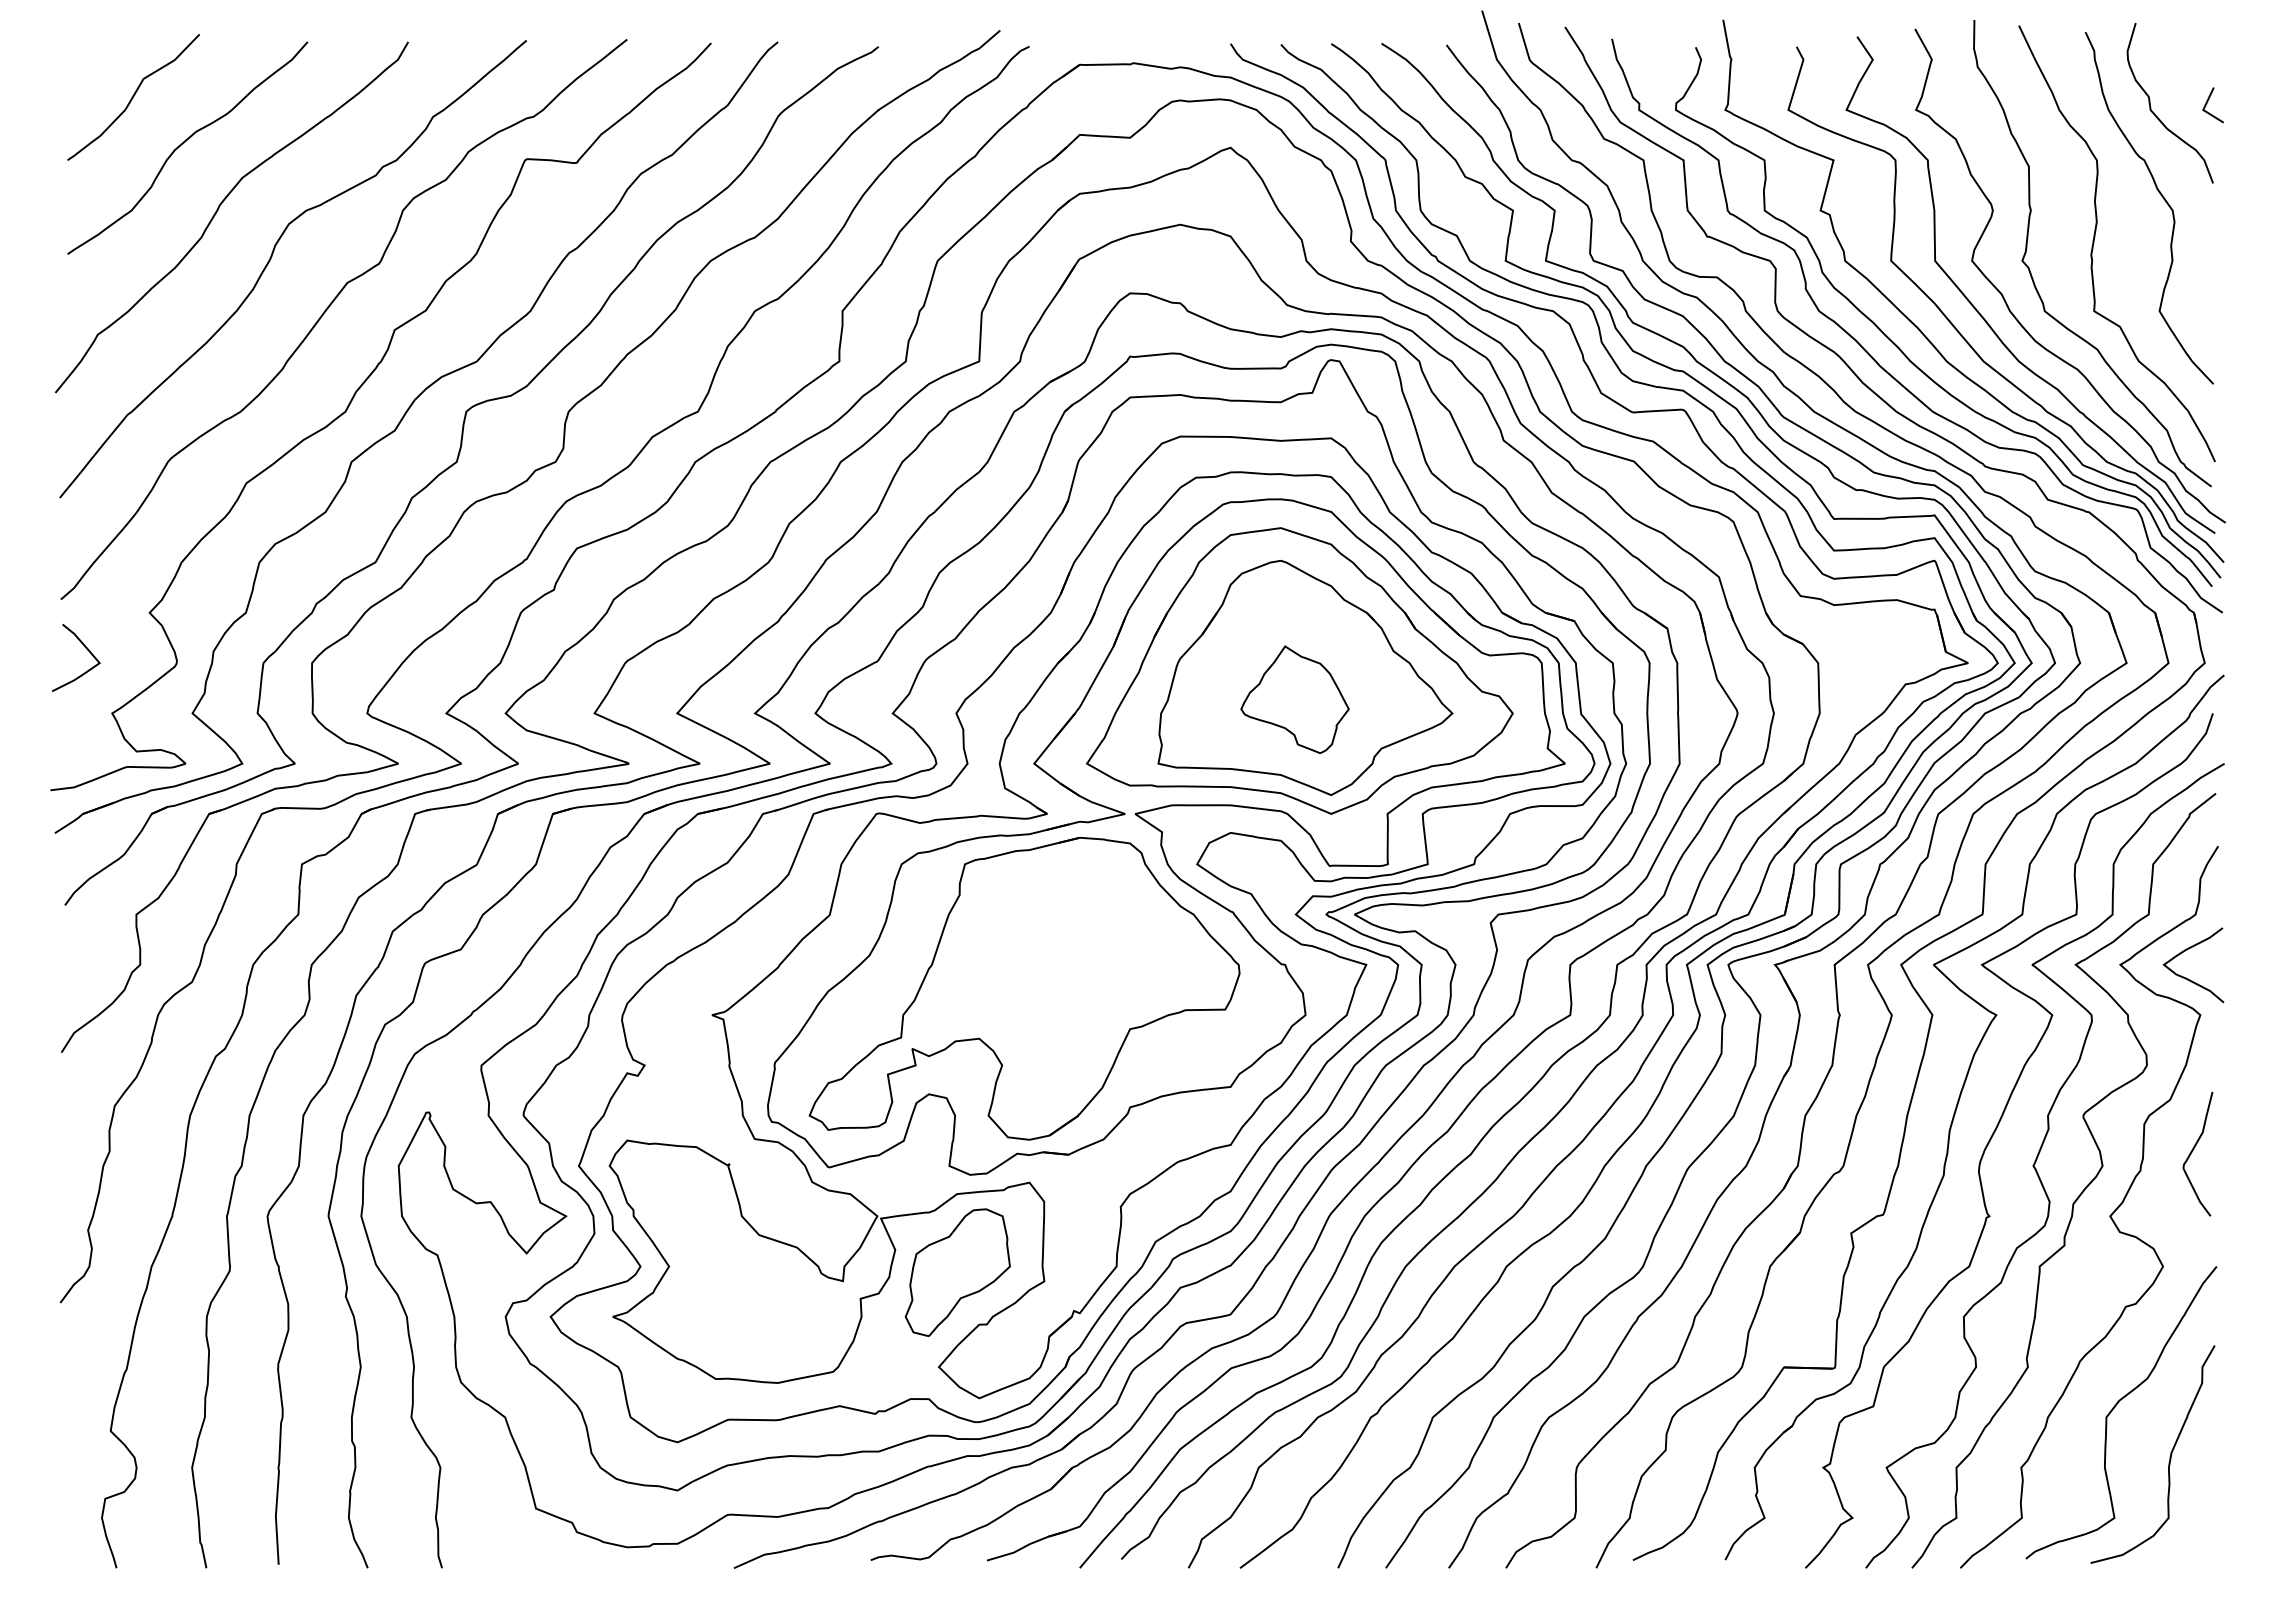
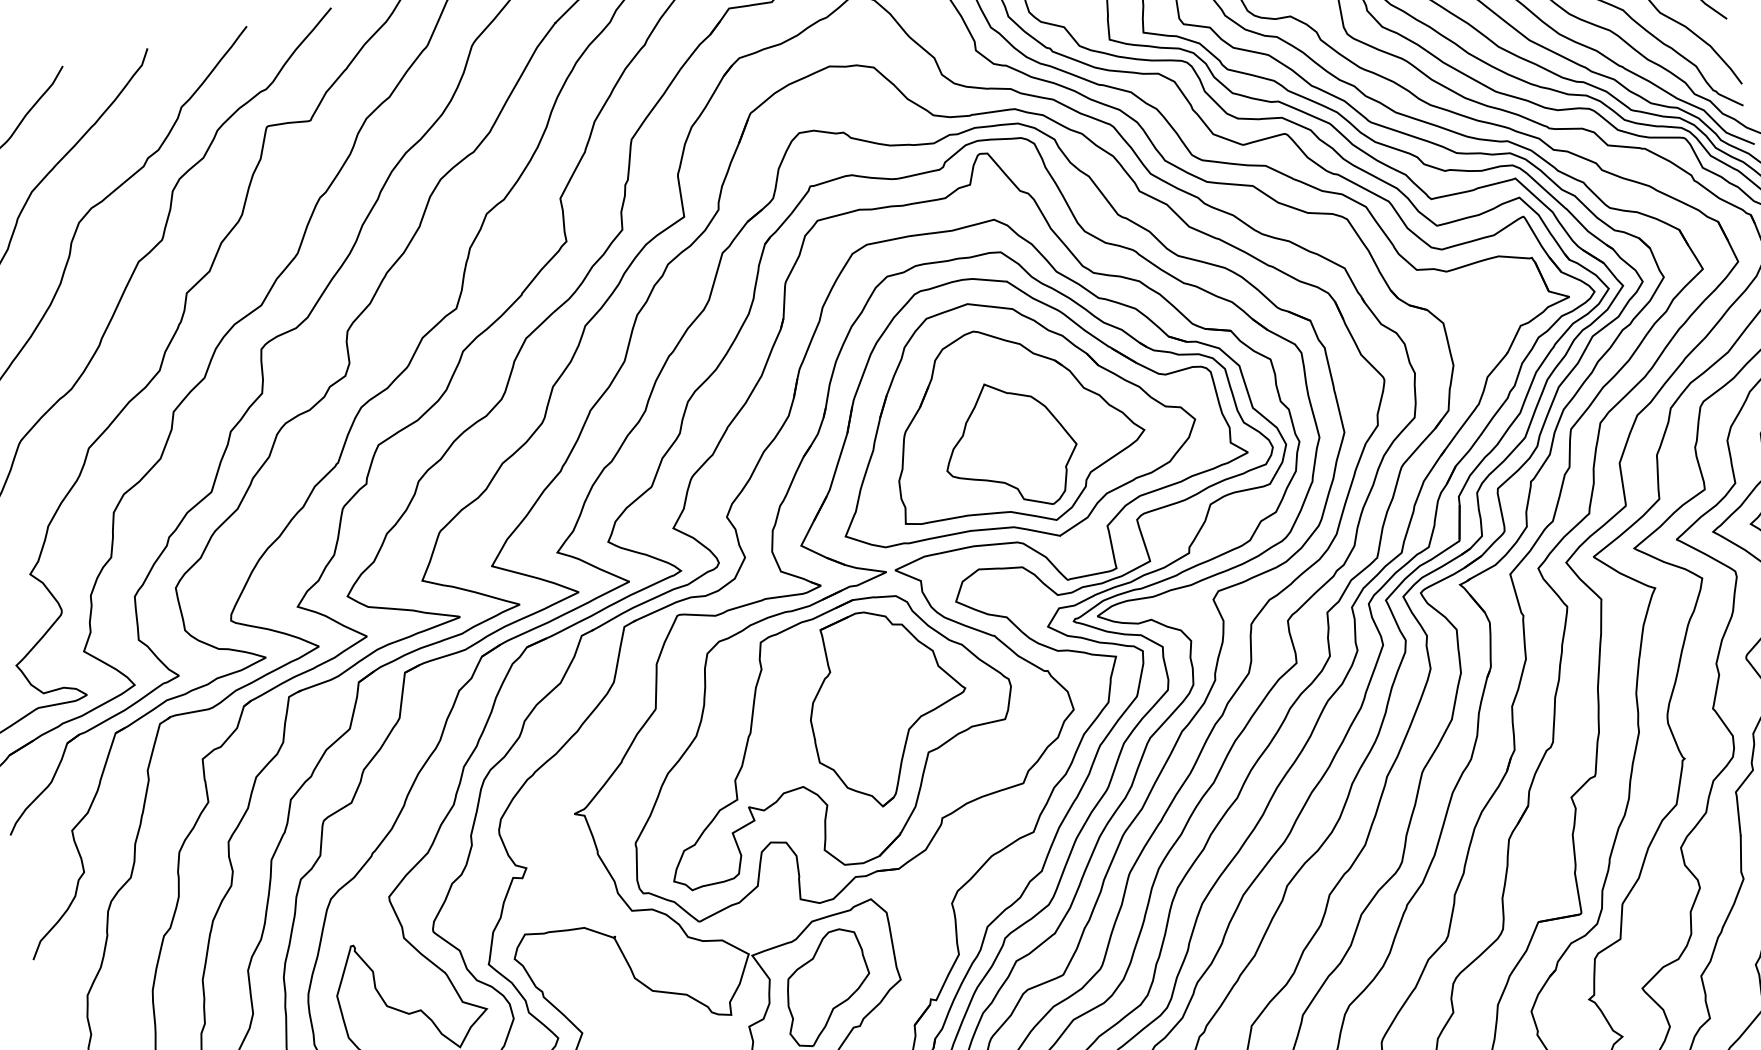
part: (1294, 699) -> (1009, 445), size x1.43
part: (1095, 966) -> (888, 705), added

